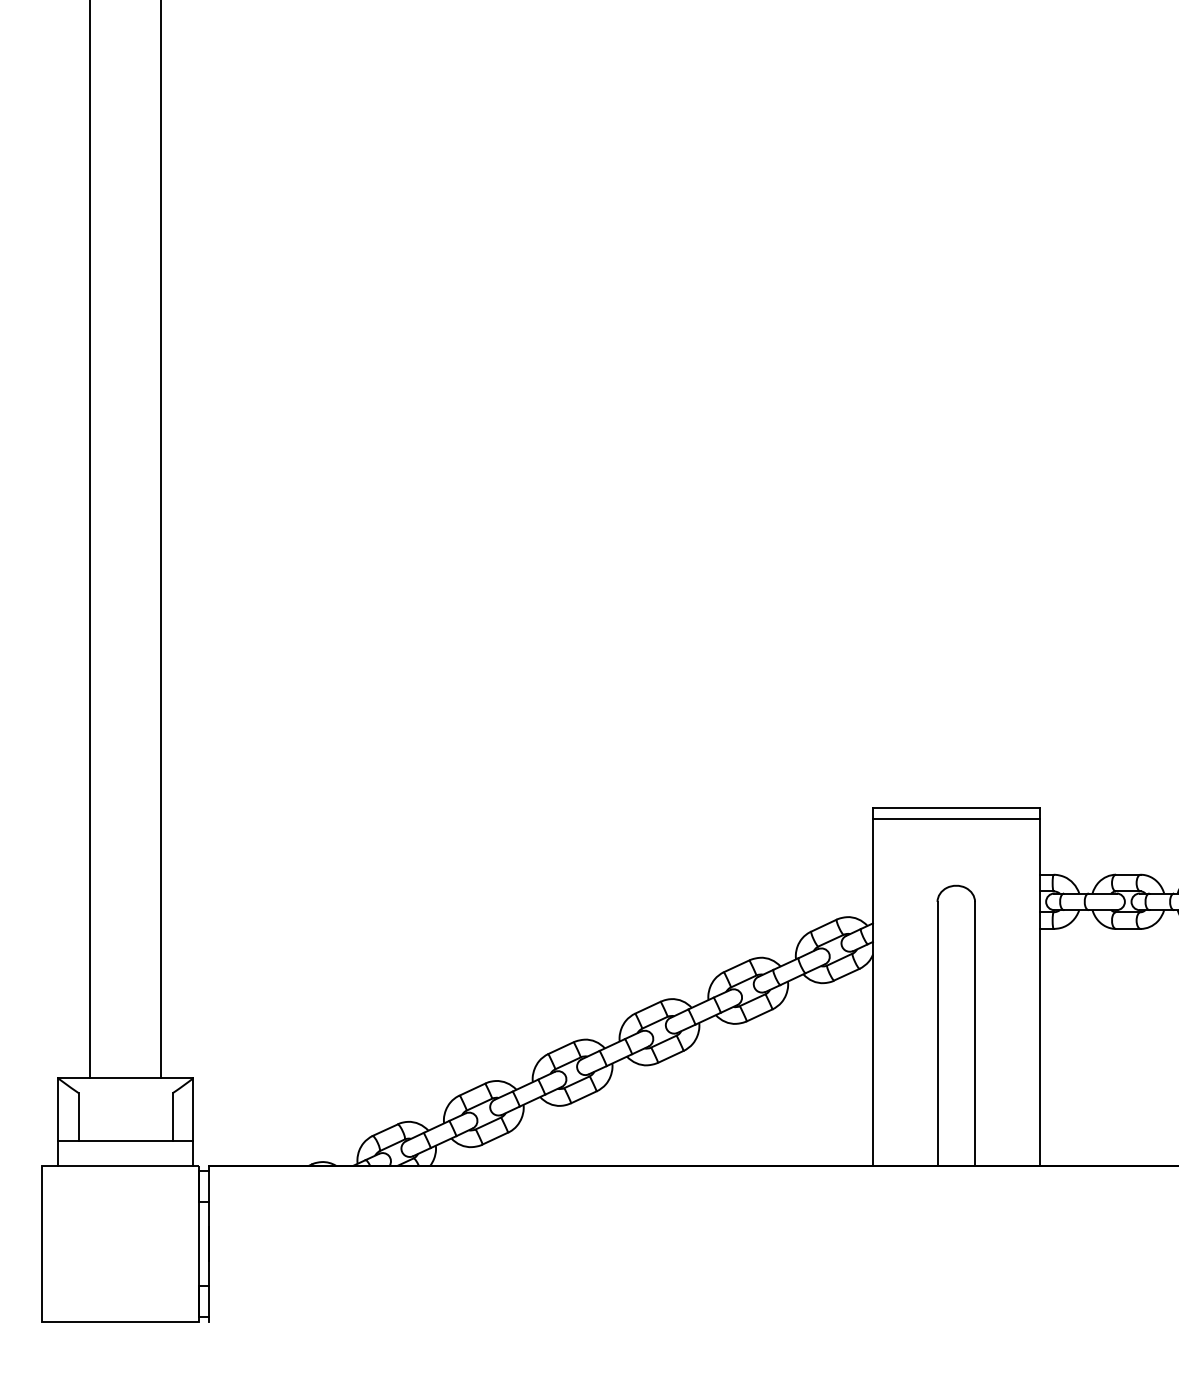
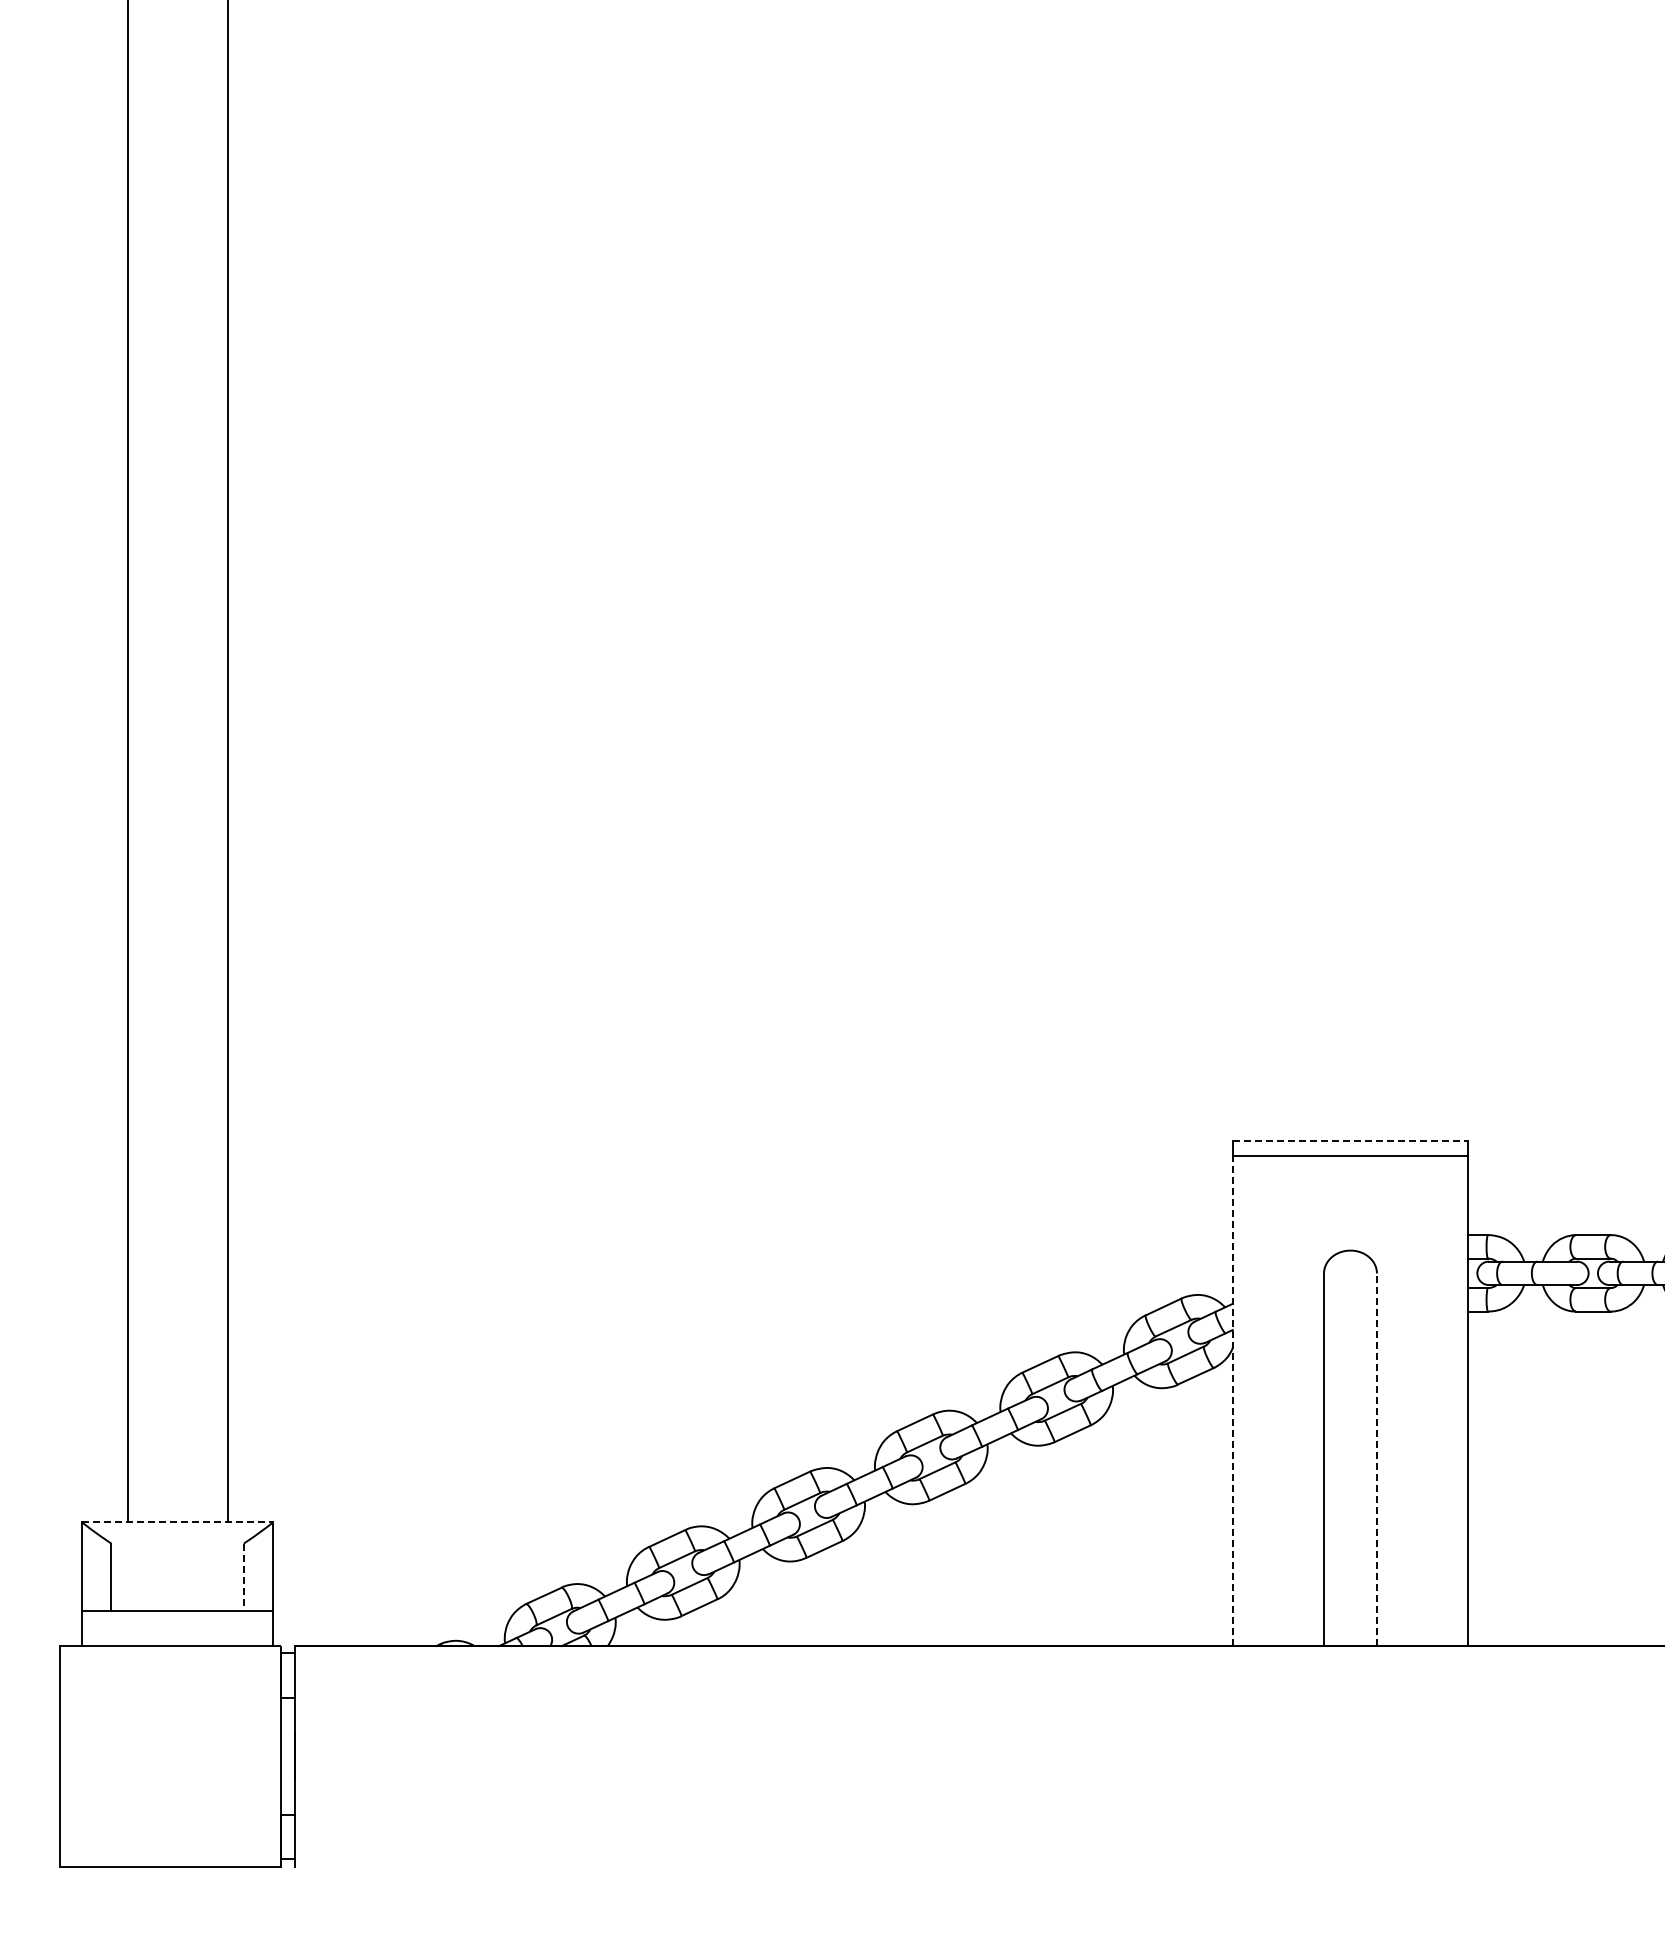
line: (956, 808) -> (1350, 1141), solid -> dashed
line: (872, 991) -> (1232, 1400), solid -> dashed
line: (974, 1033) -> (1376, 1459), solid -> dashed
line: (125, 1078) -> (177, 1522), solid -> dashed
line: (172, 1117) -> (243, 1577), solid -> dashed

